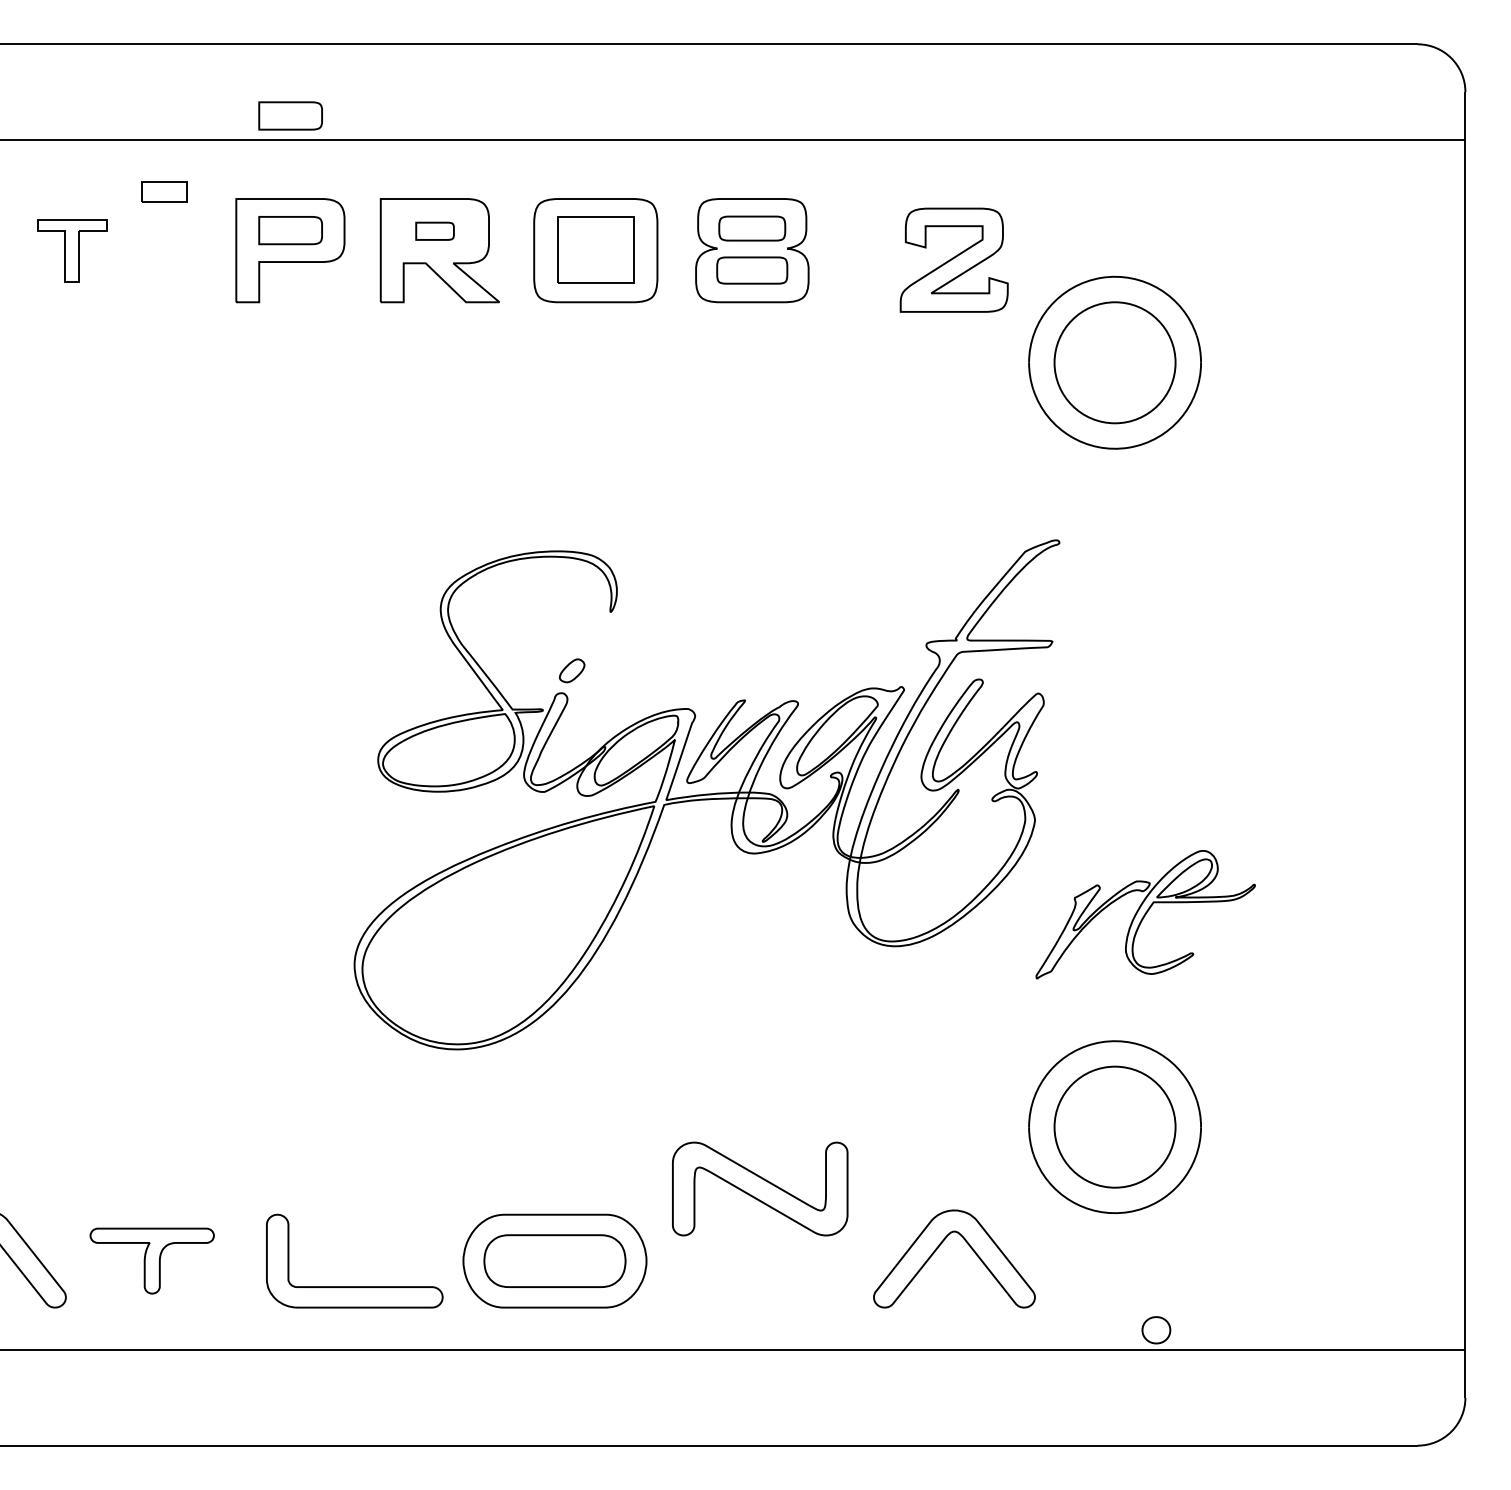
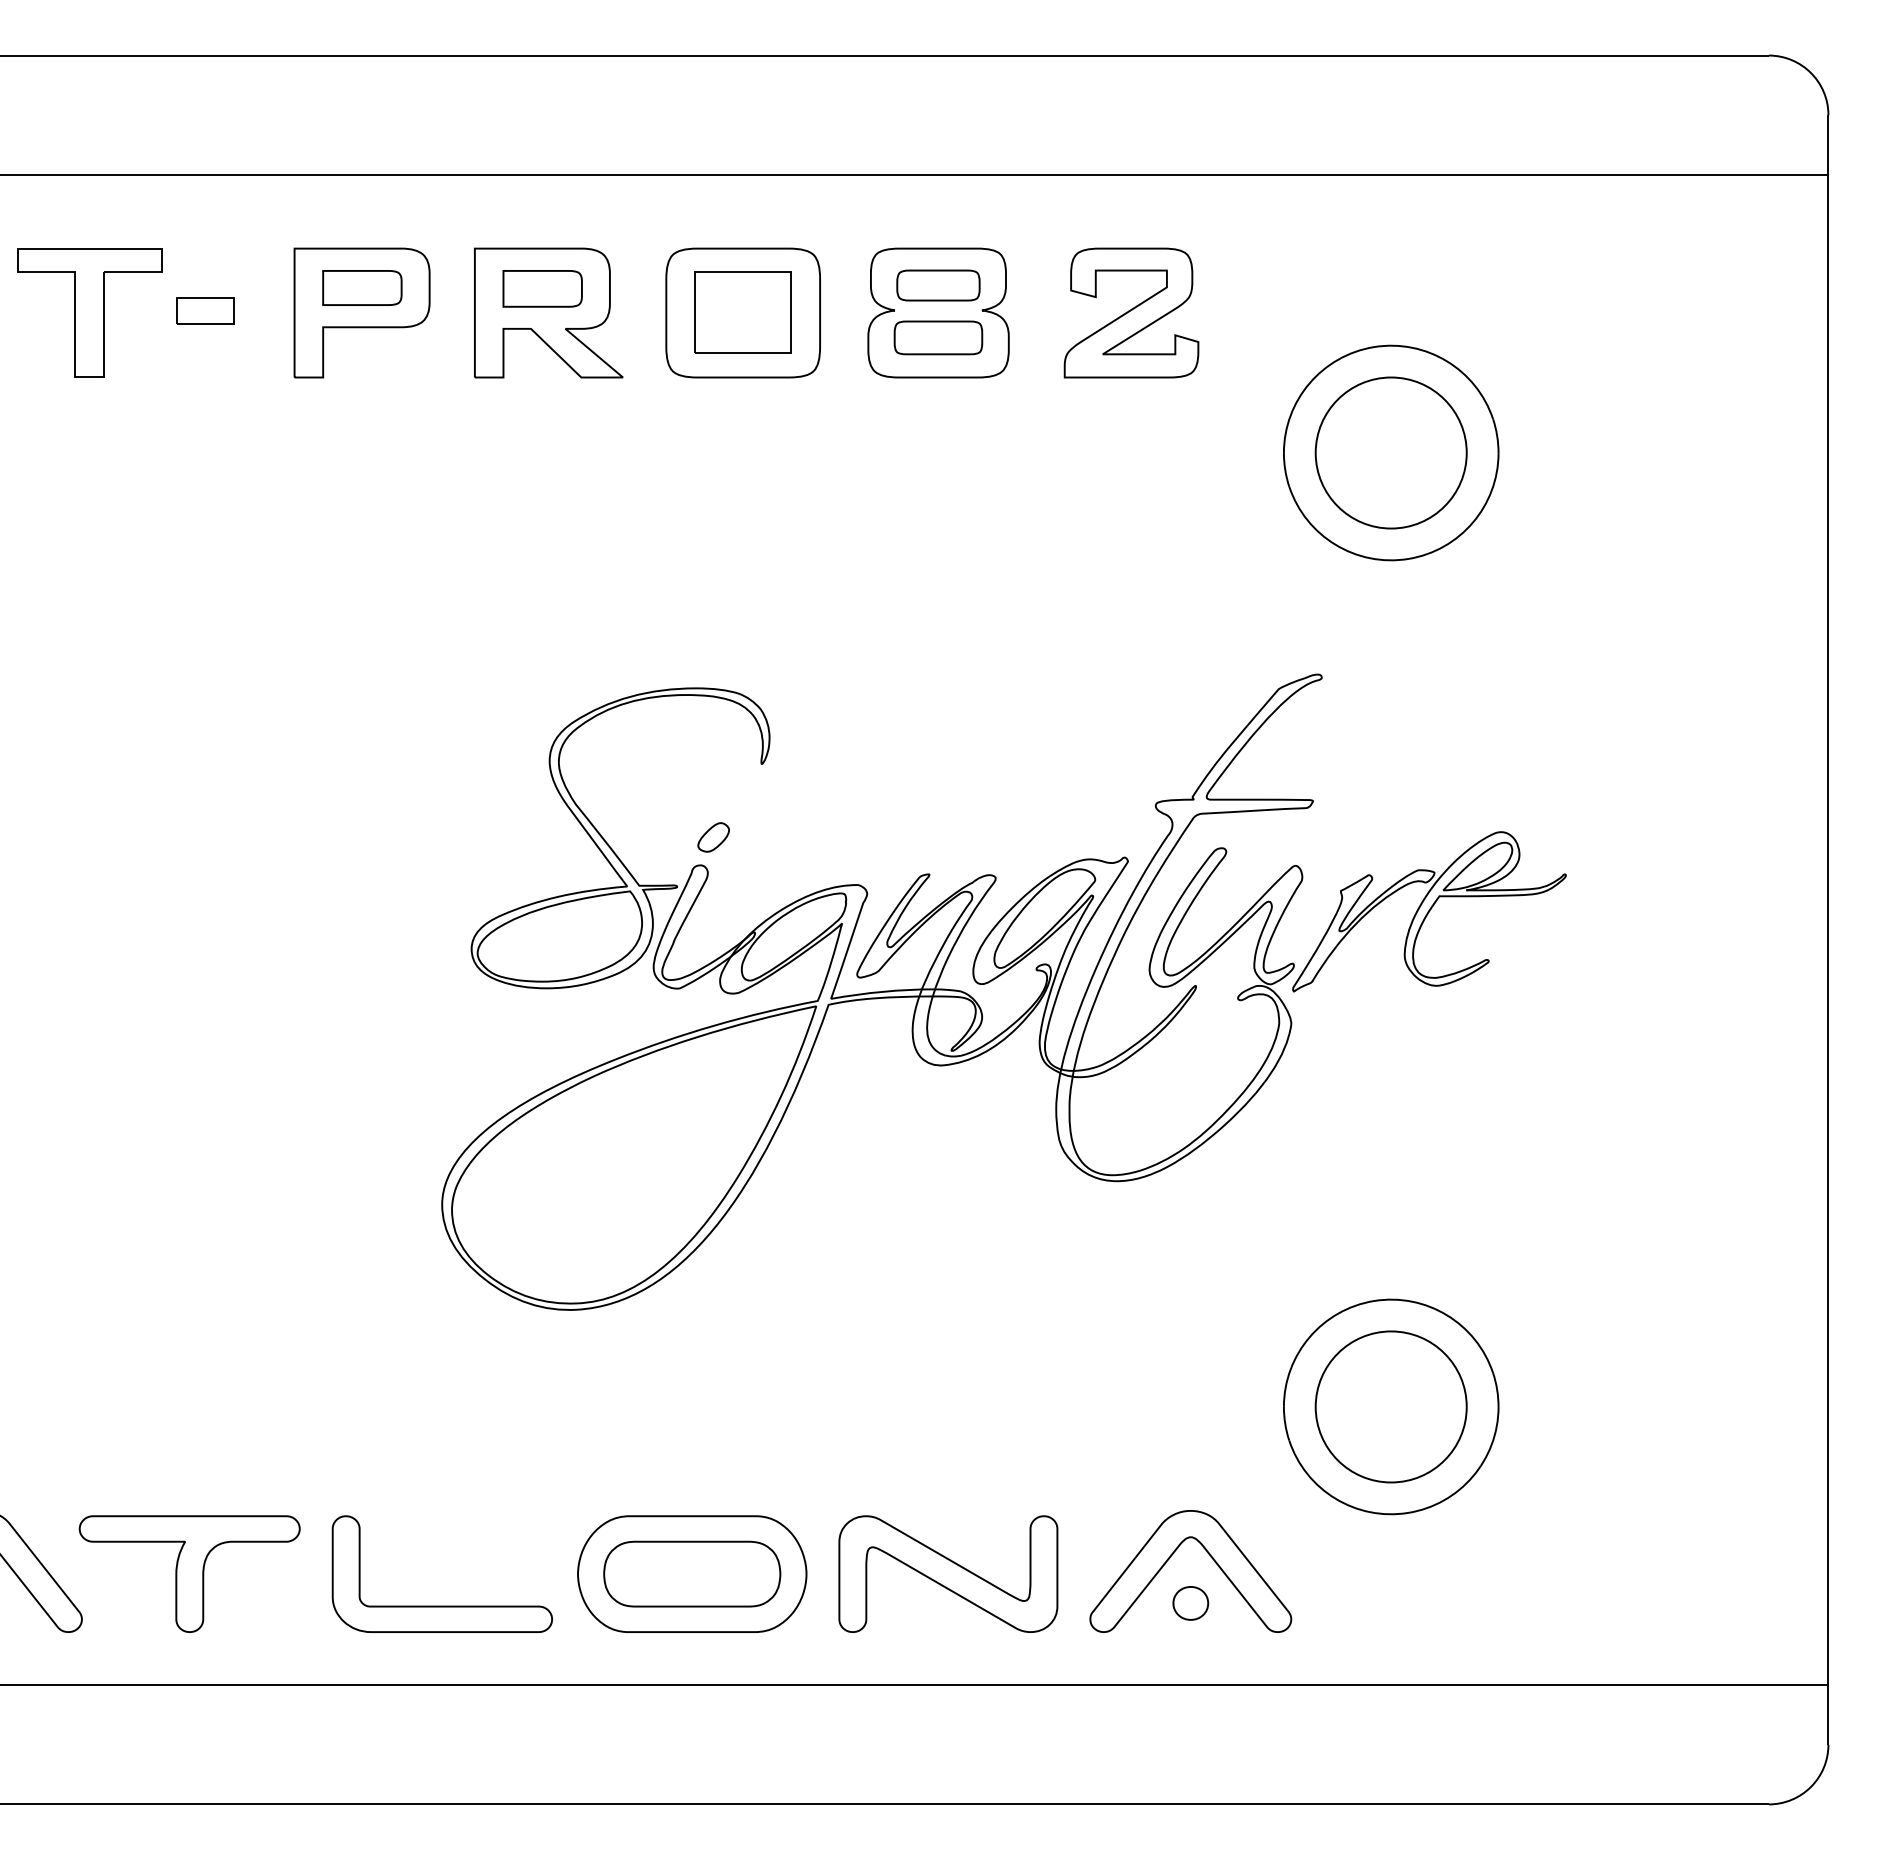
part: (290, 115) -> (362, 144), removed
part: (164, 191) -> (205, 310), moved
part: (434, 230) -> (542, 288), size x1.67
part: (71, 250) -> (89, 312), size x1.67
part: (954, 259) -> (1131, 312), moved
part: (1145, 914) -> (1429, 911), moved
part: (760, 1188) -> (948, 1573), moved
part: (152, 1260) -> (189, 1573), size x1.43
part: (1156, 1330) -> (1190, 1603), moved

